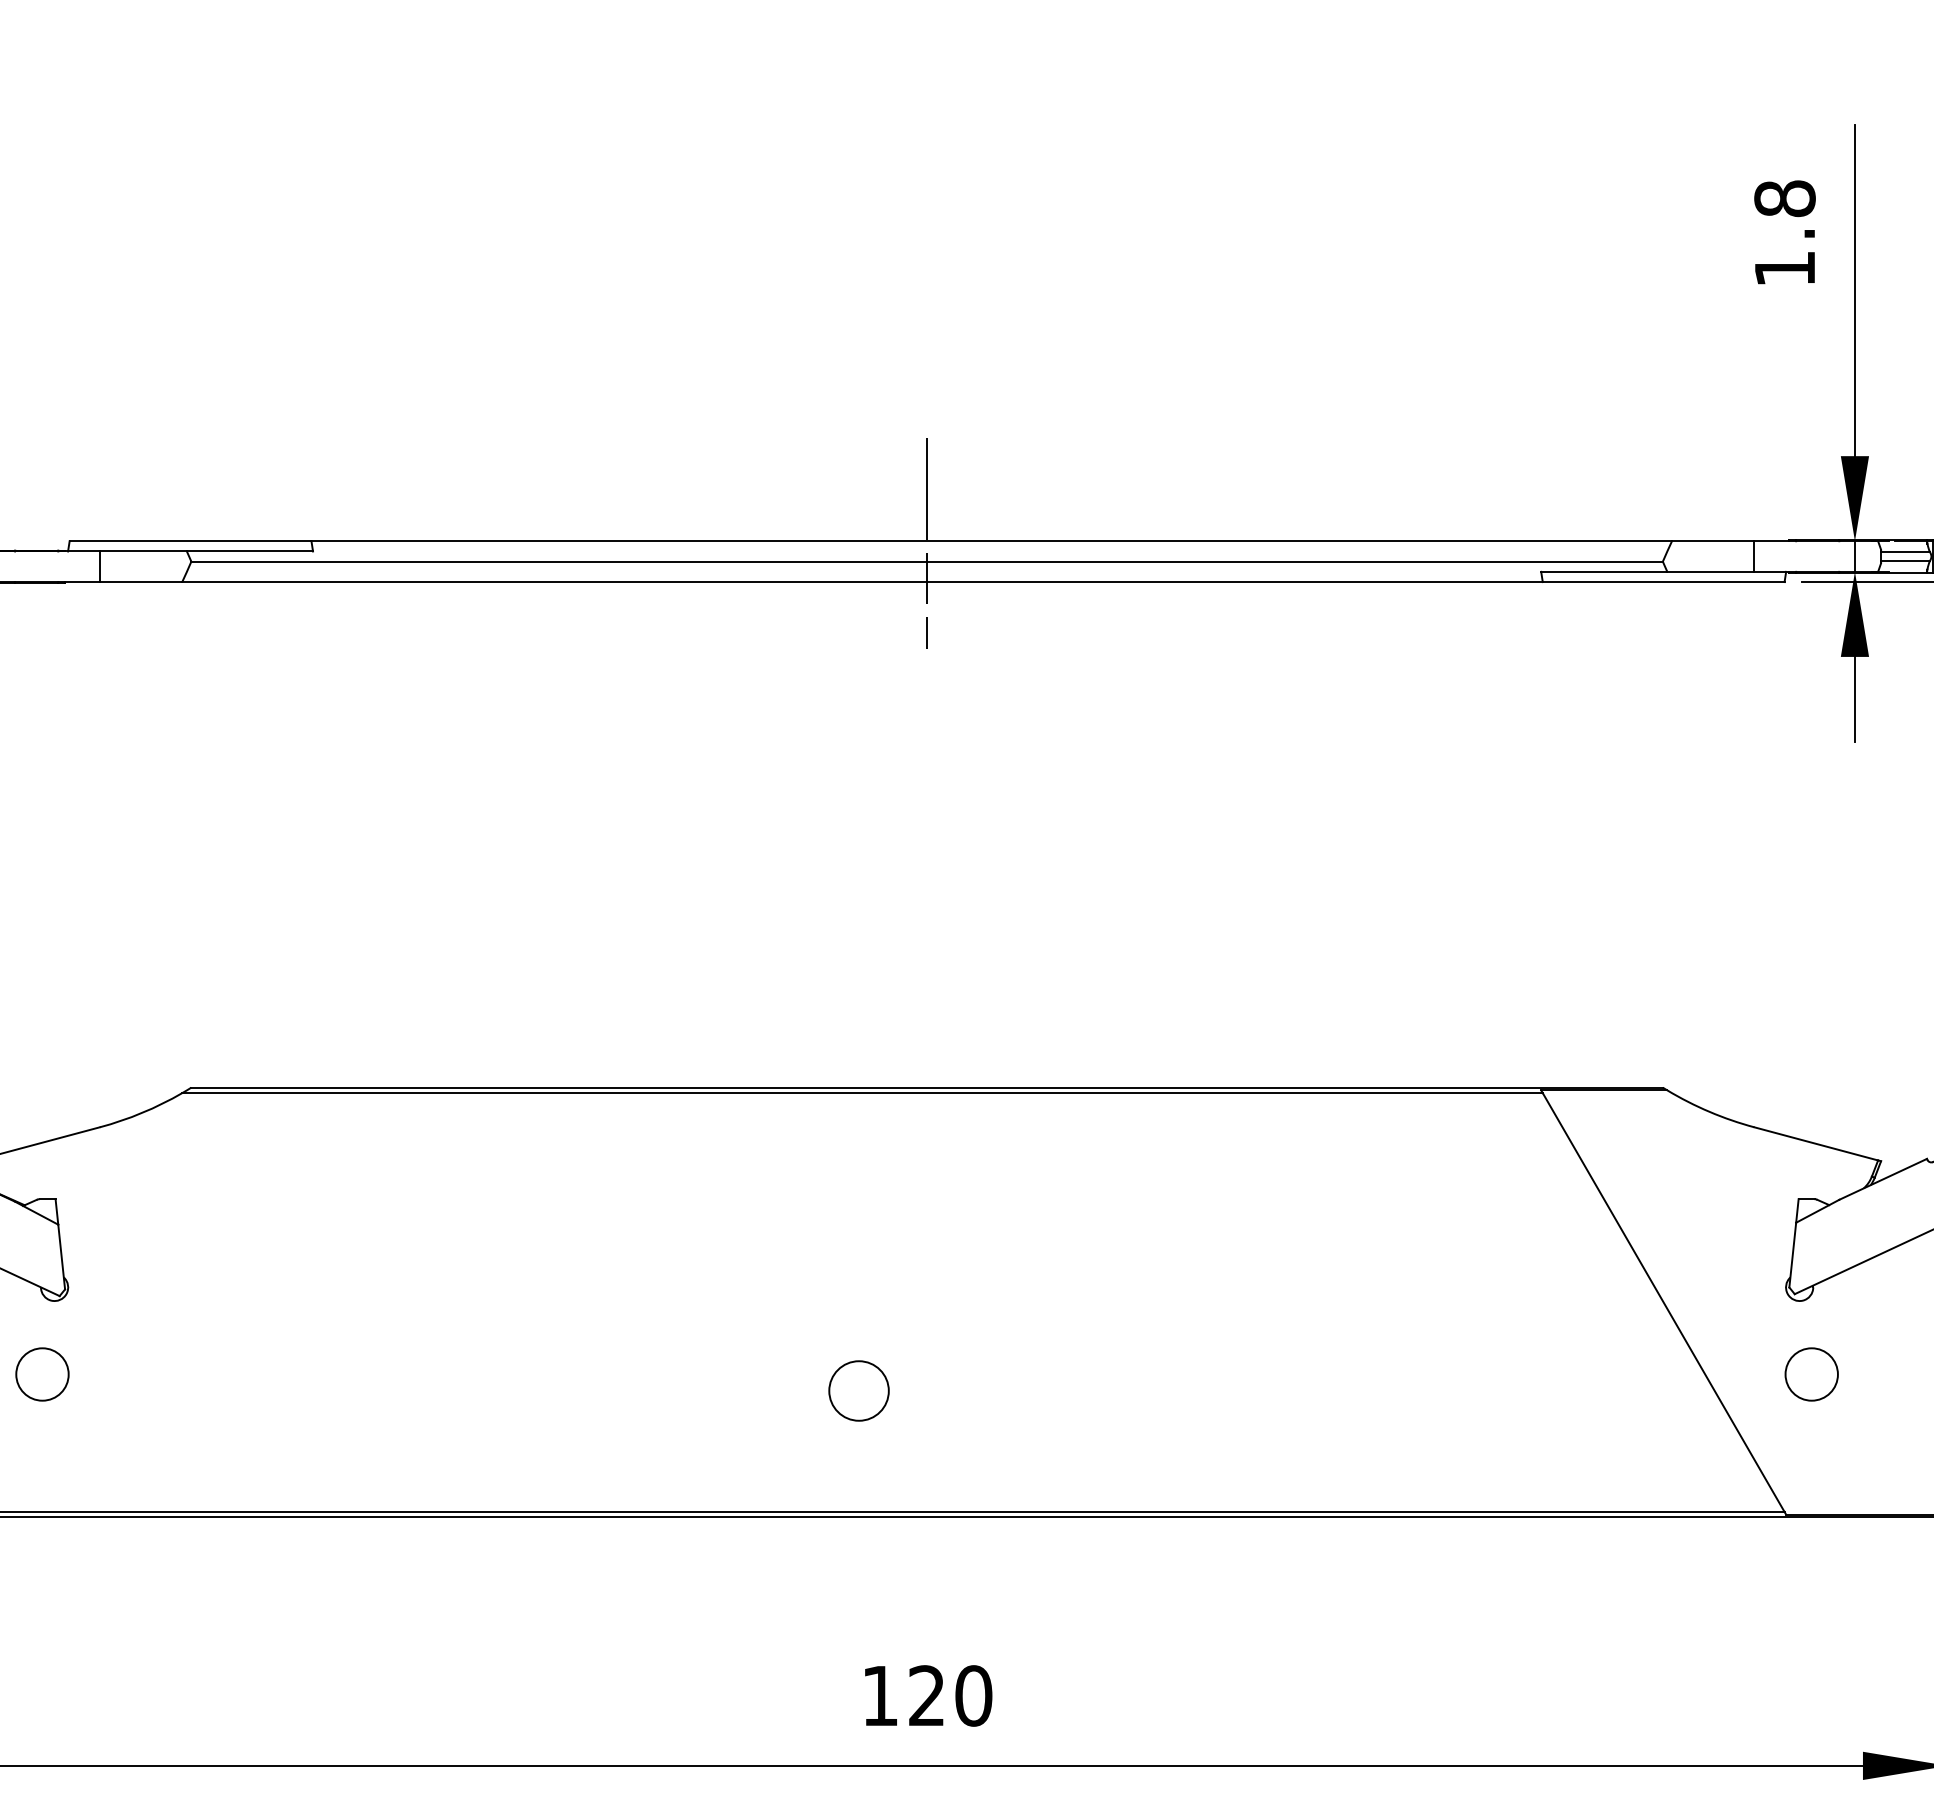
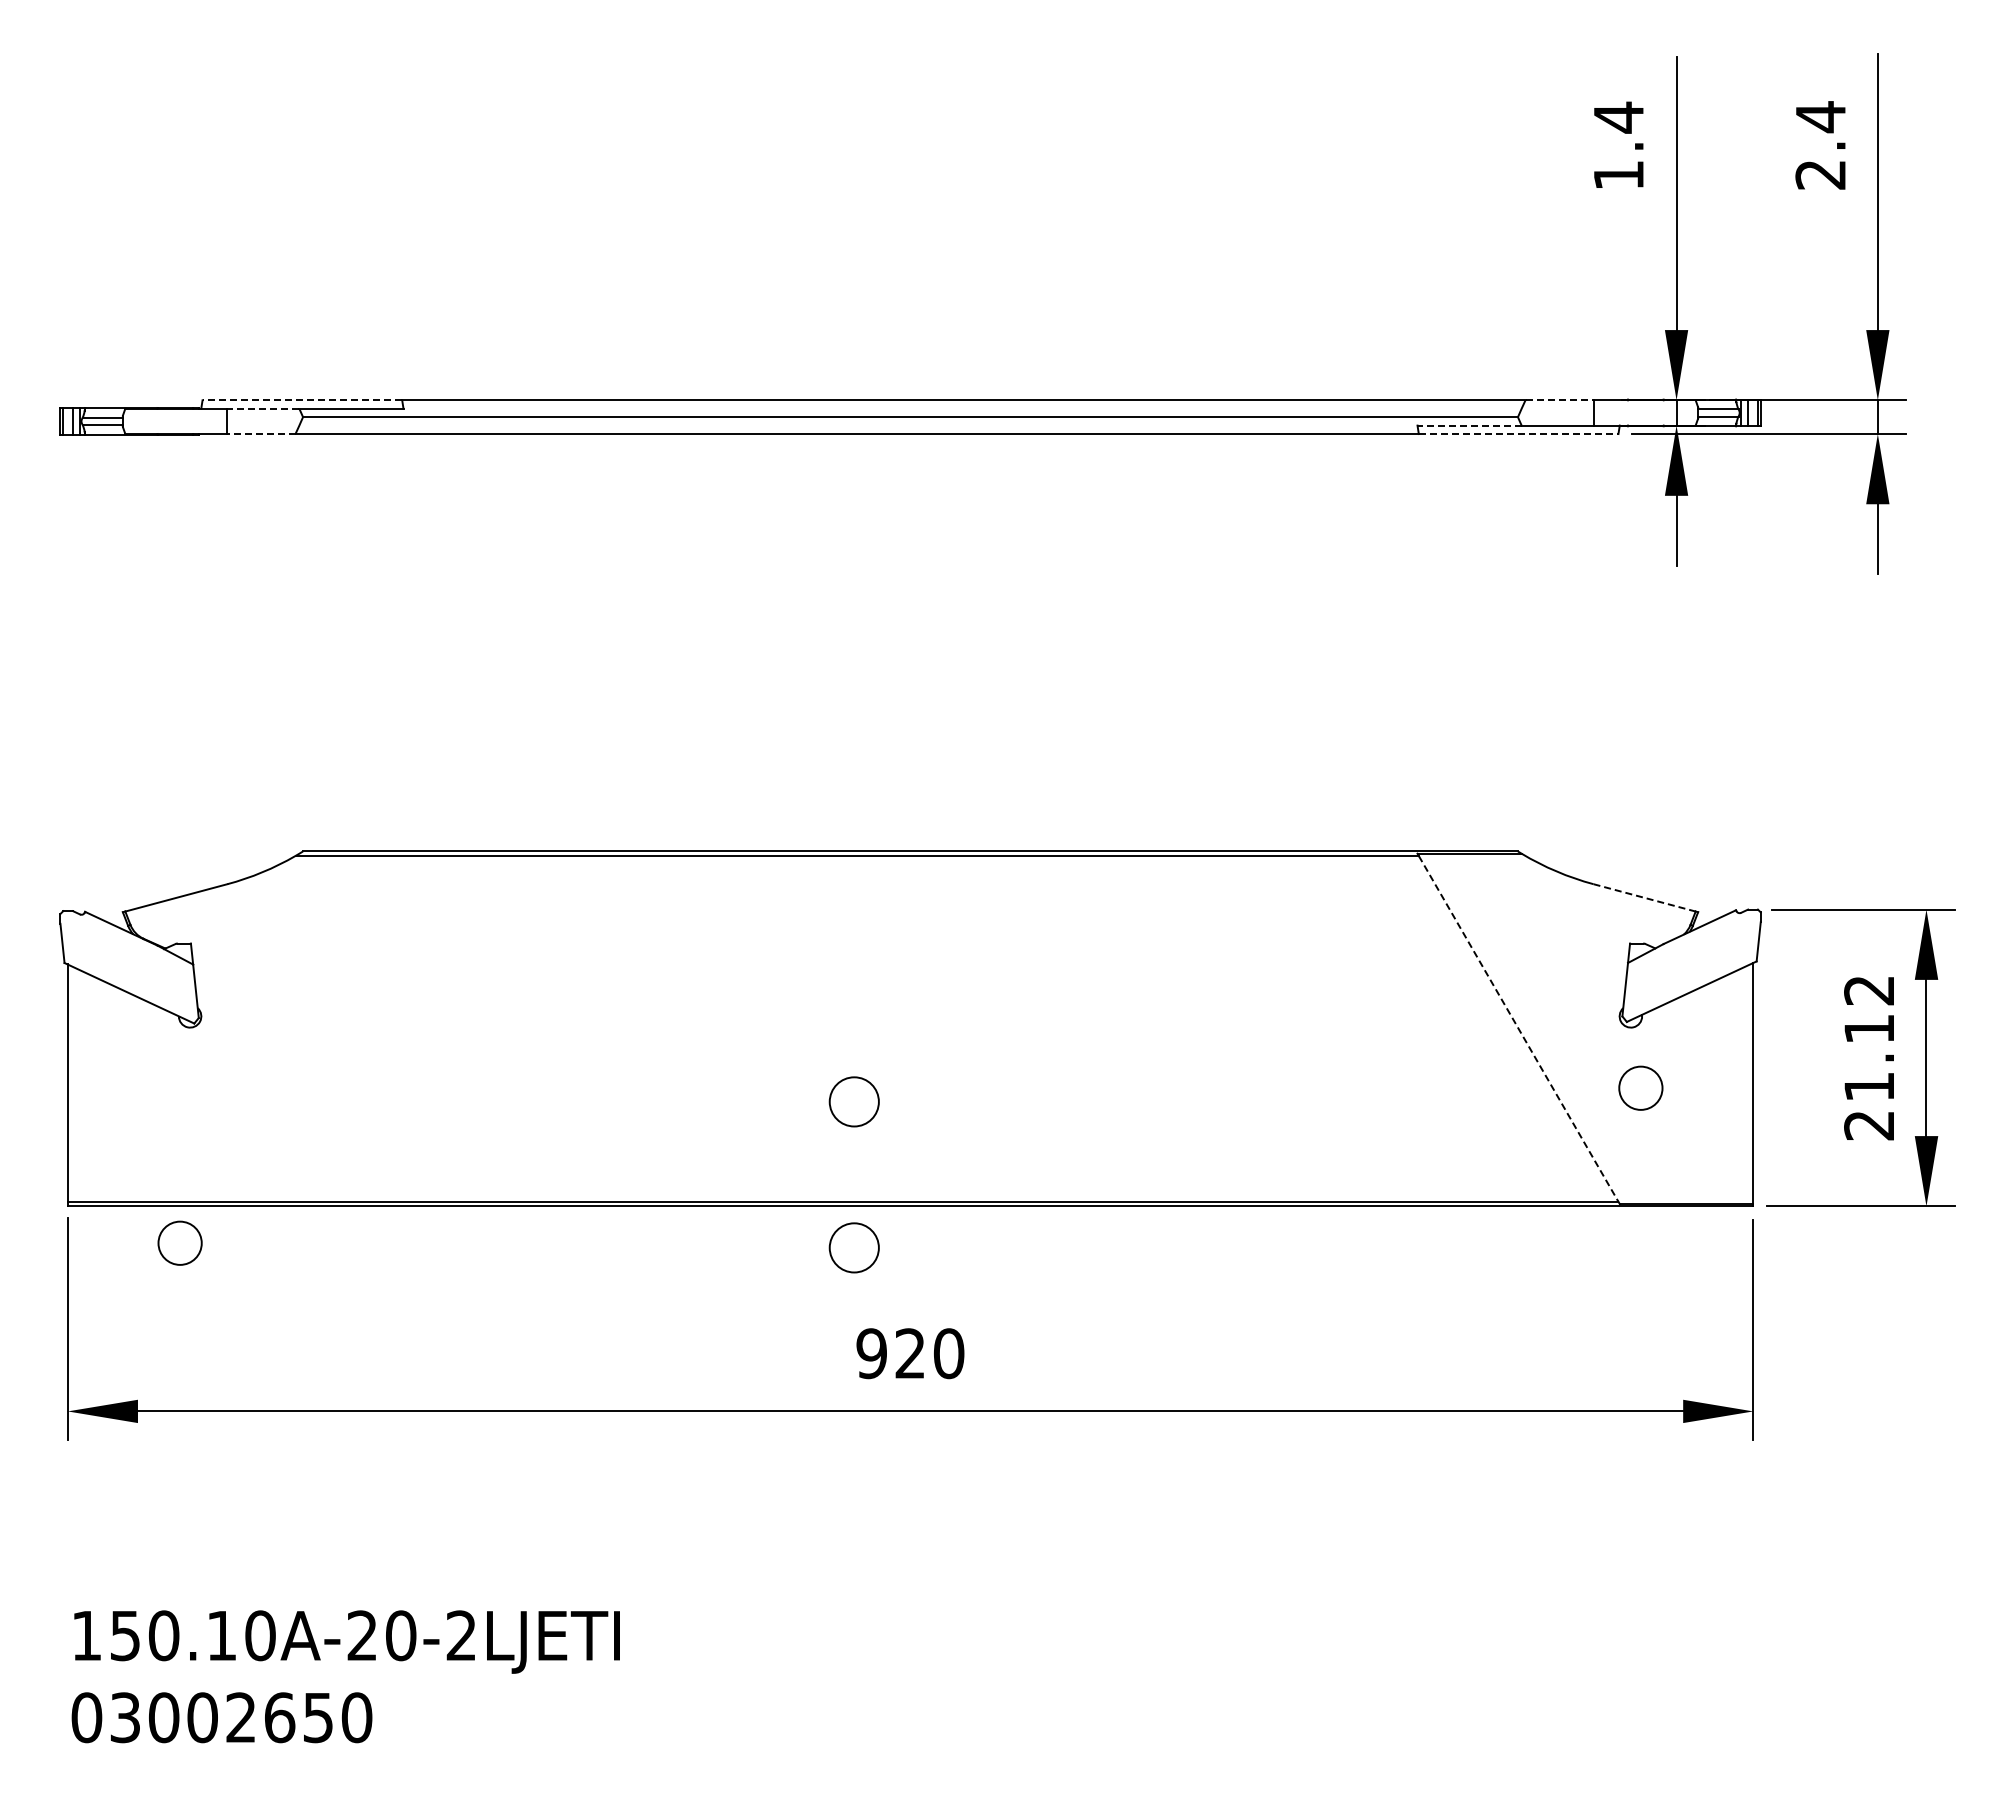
text: (1784, 198) -> (1618, 117), 1.8 -> 1.4
line: (190, 541) -> (302, 400), solid -> dashed
line: (1714, 541) -> (1560, 400), solid -> dashed
line: (927, 543) -> (910, 402), removed
line: (143, 551) -> (263, 408), solid -> dashed
line: (1604, 571) -> (1469, 425), solid -> dashed
line: (141, 582) -> (261, 434), solid -> dashed
line: (1663, 582) -> (1518, 434), solid -> dashed
line: (1816, 1143) -> (1644, 897), solid -> dashed
line: (1663, 1302) -> (1518, 1028), solid -> dashed
circle: (41, 1373) -> (179, 1242), moved
circle: (858, 1567) -> (853, 1247), added
text: (879, 1695) -> (871, 1353), 120 -> 920

